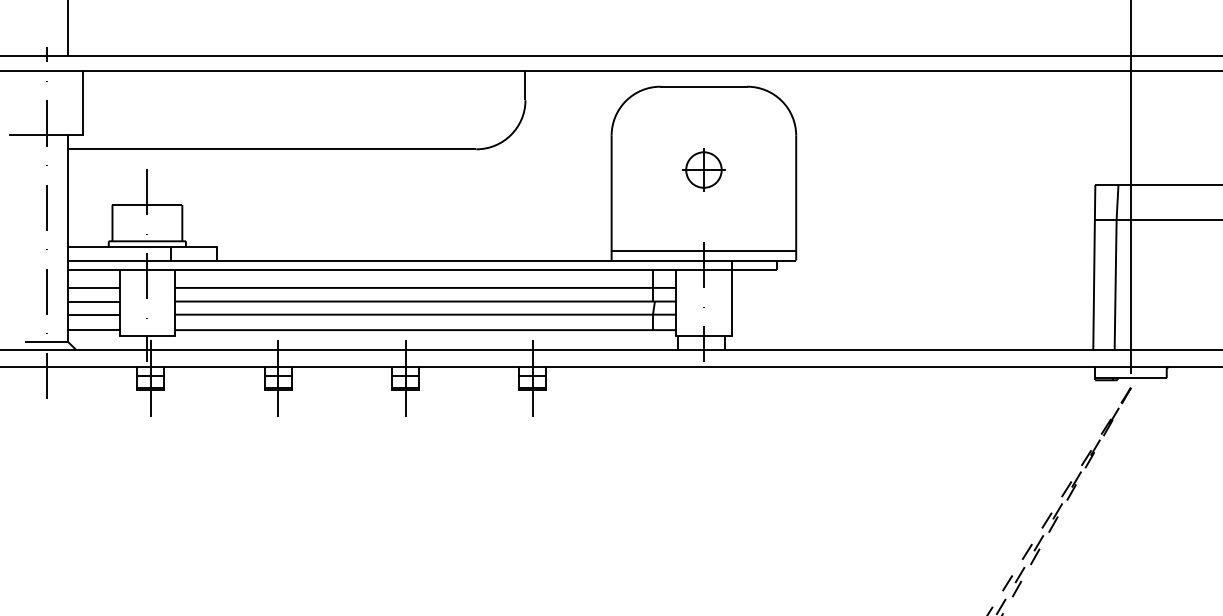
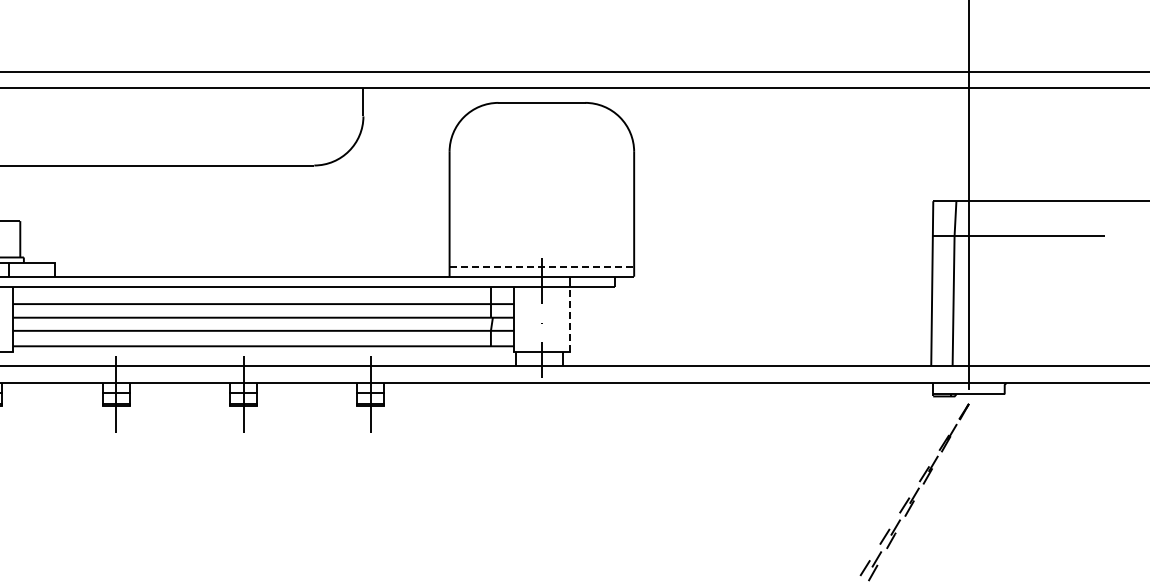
part: (703, 169) -> (541, 185), removed
line: (704, 250) -> (542, 266), solid -> dashed
line: (731, 303) -> (569, 319), solid -> dashed

